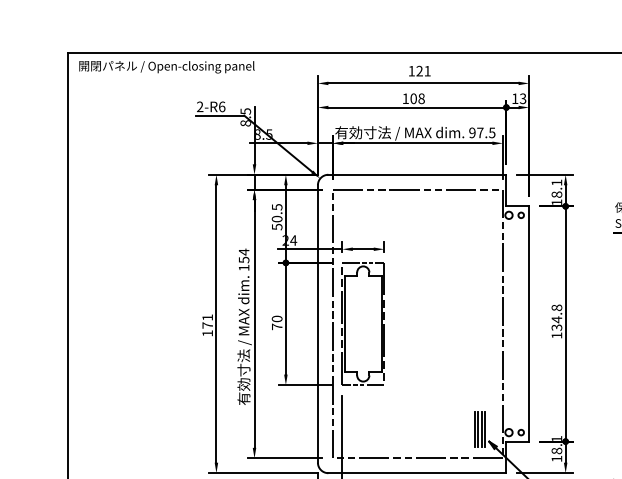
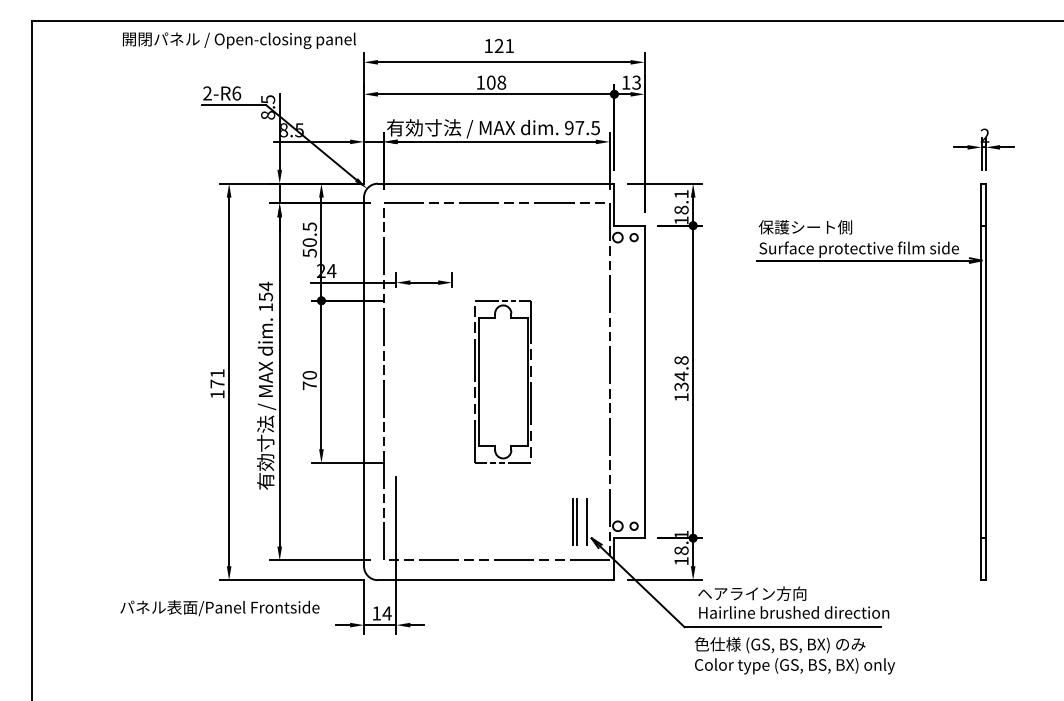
text: (167, 67) -> (239, 40), moved
part: (362, 323) -> (502, 381), moved
line: (481, 429) -> (581, 522), removed

